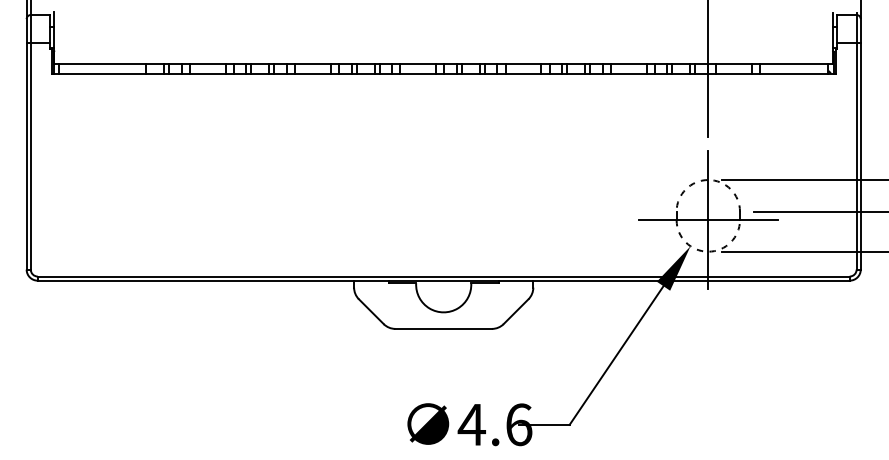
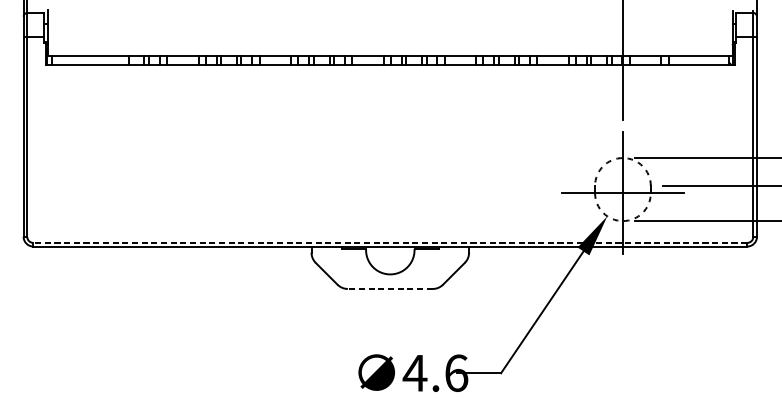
line: (443, 276) -> (390, 242), solid -> dashed
line: (443, 328) -> (390, 288), solid -> dashed

